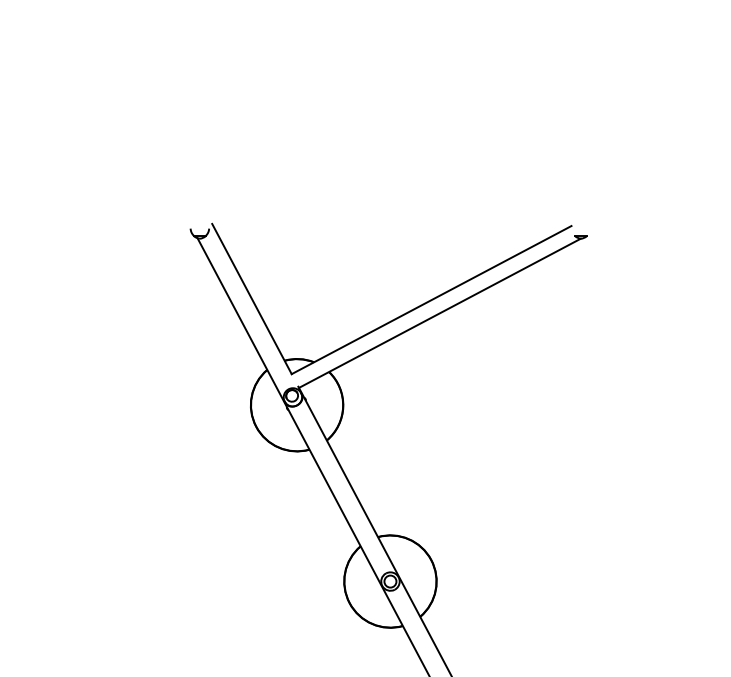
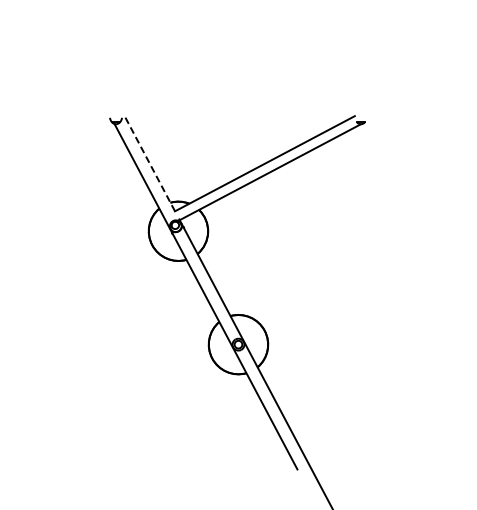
line: (251, 299) -> (149, 163), solid -> dashed

